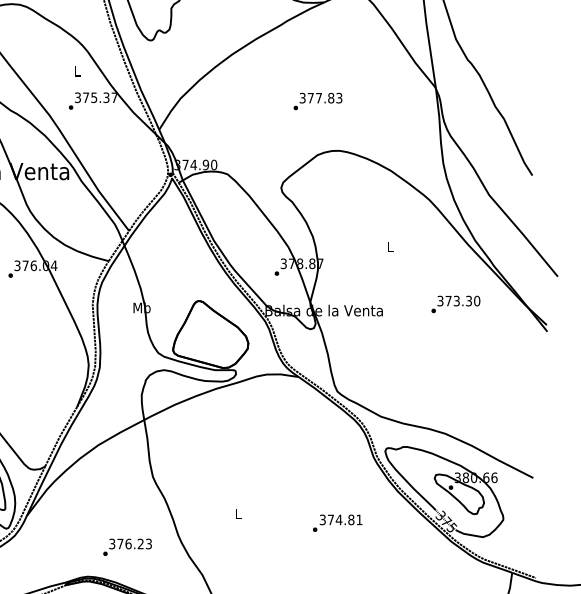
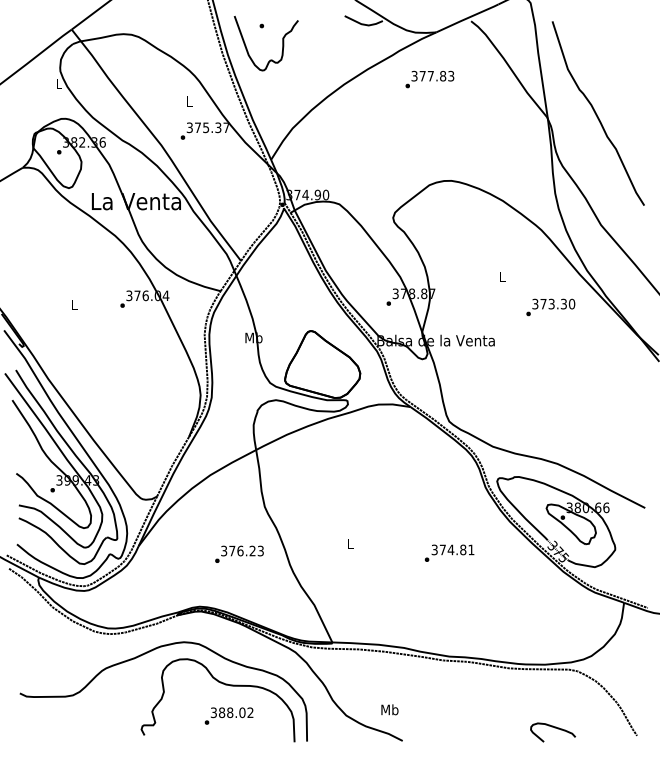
text: (317, 101) -> (429, 79), moved
text: (455, 304) -> (550, 307), moved
text: (127, 546) -> (239, 553), moved

